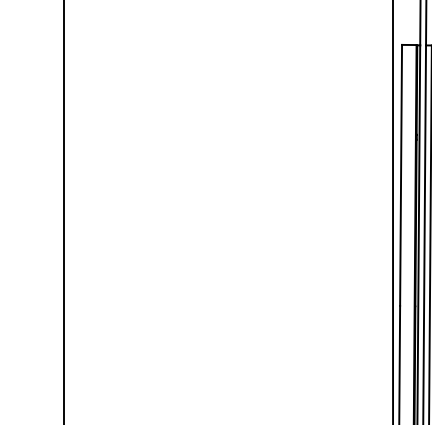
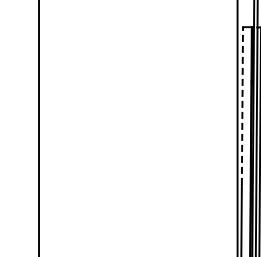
line: (401, 176) -> (242, 106), solid -> dashed

